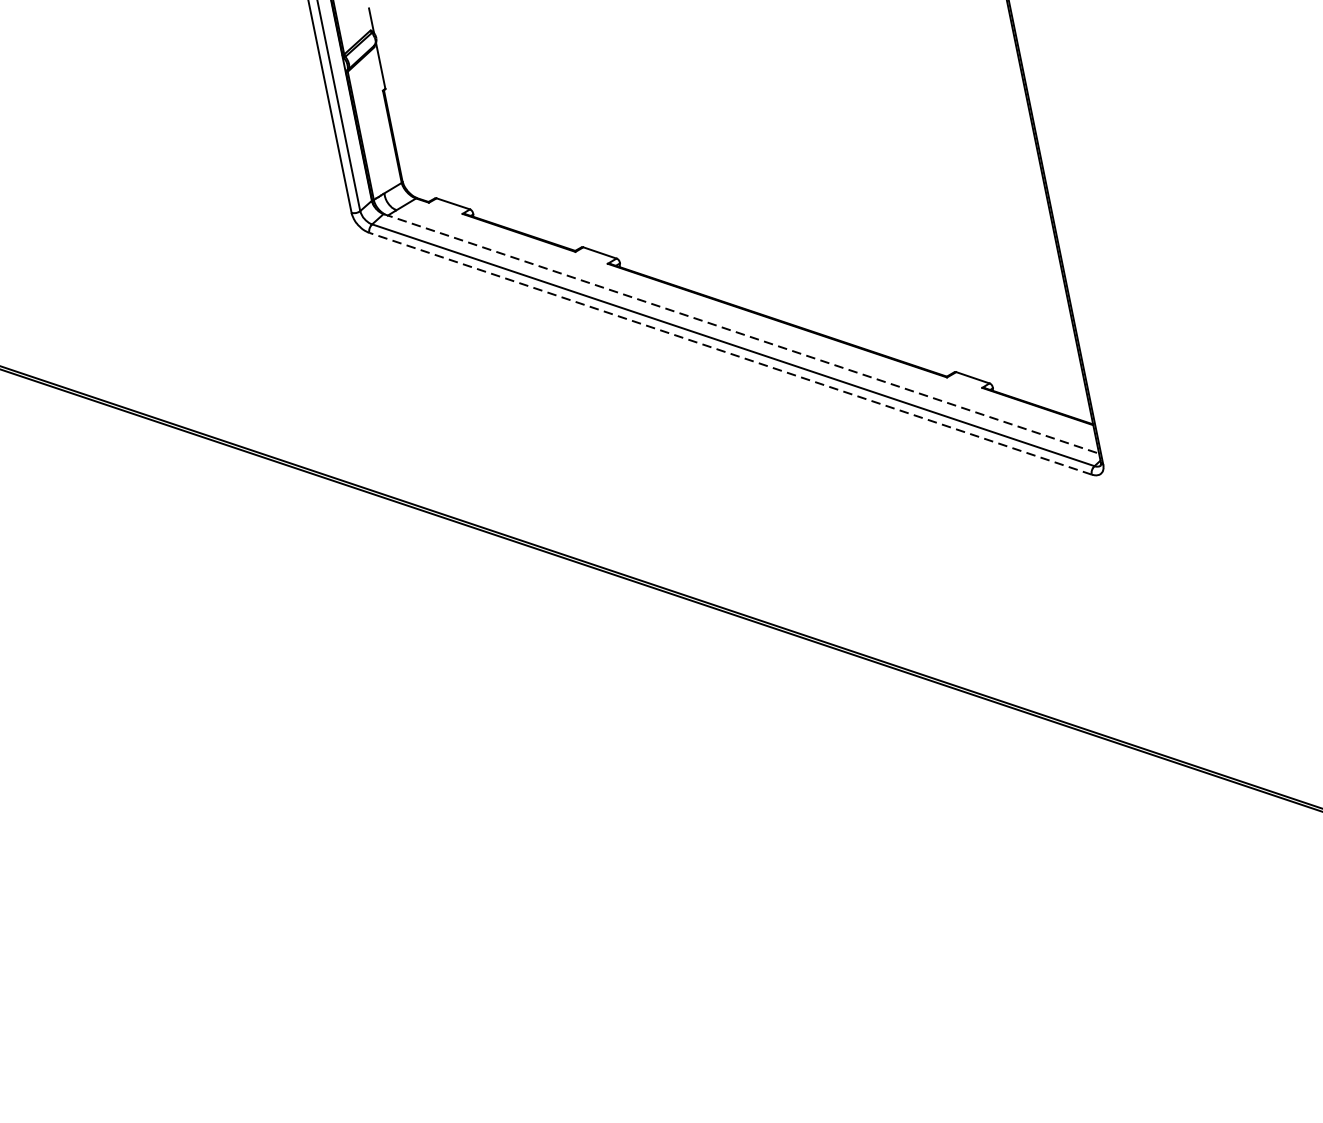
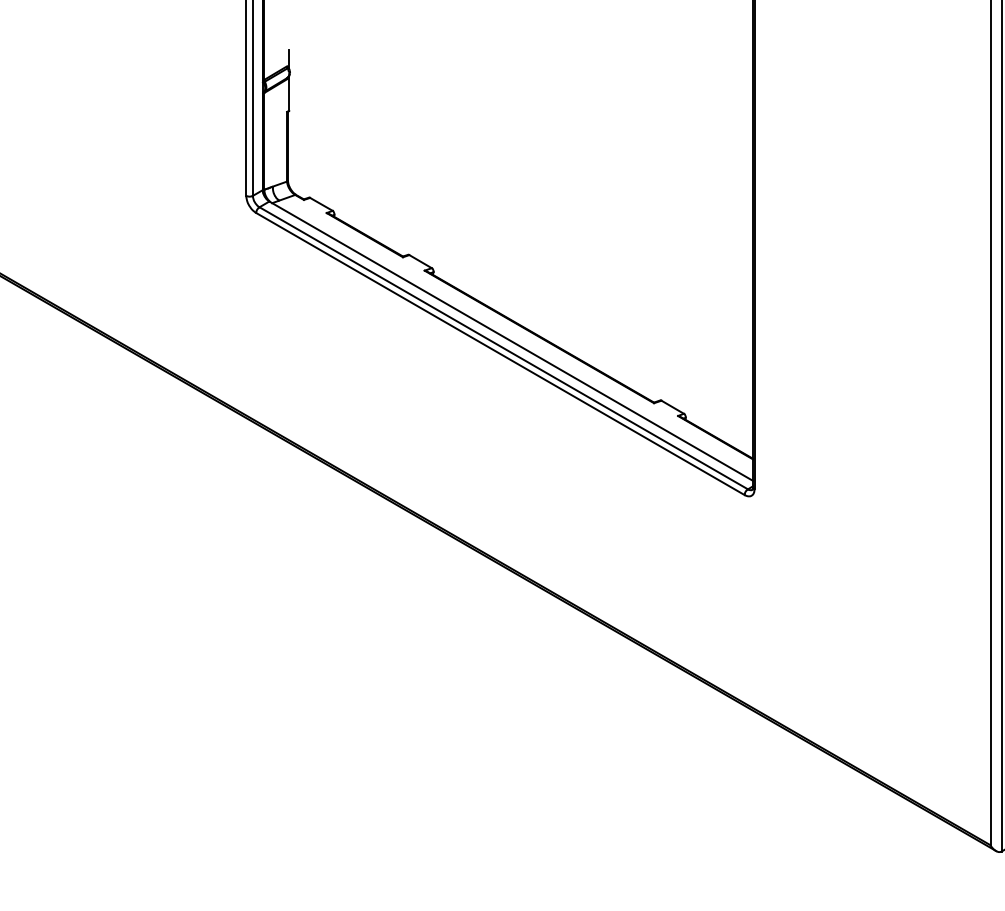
line: (741, 334) -> (511, 341), dashed -> solid
line: (730, 353) -> (500, 353), dashed -> solid

